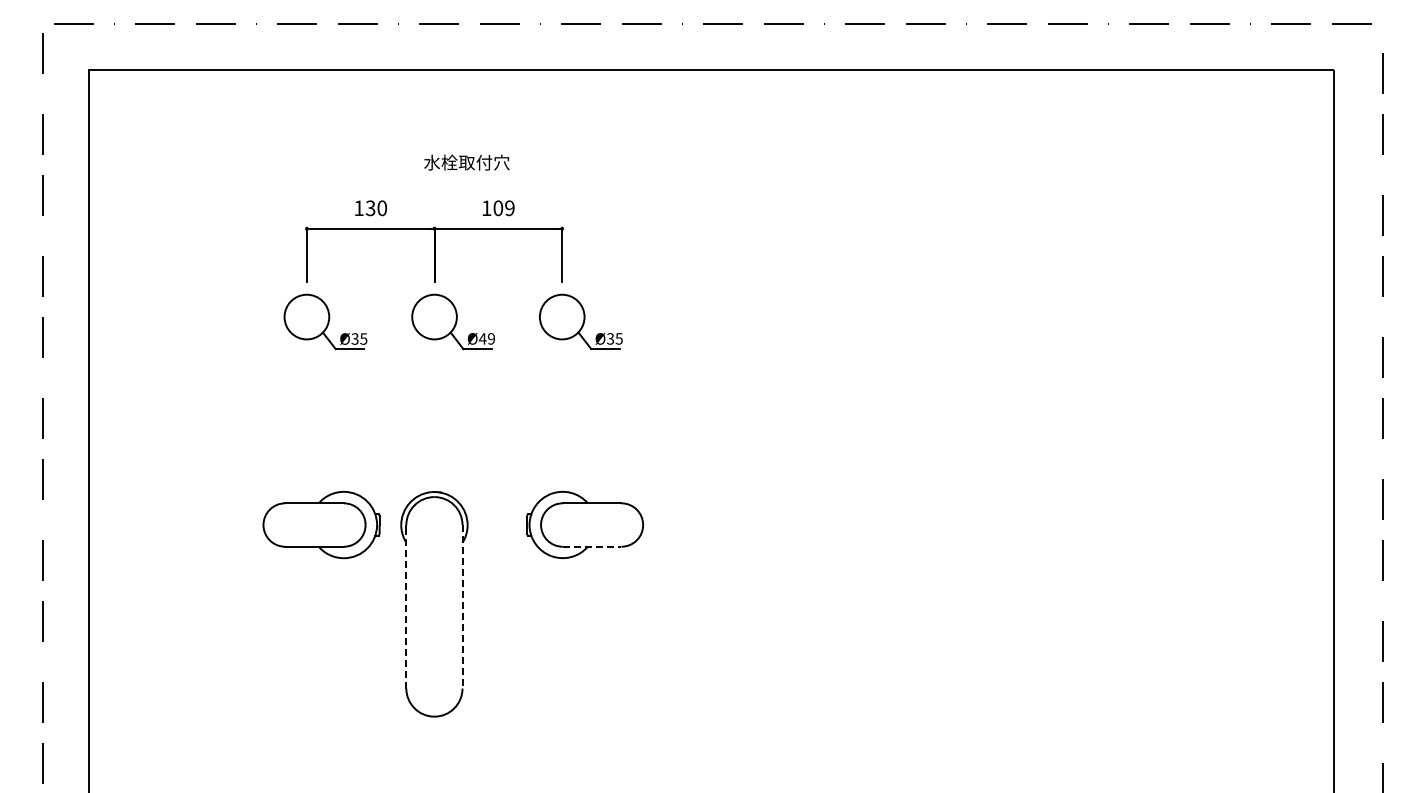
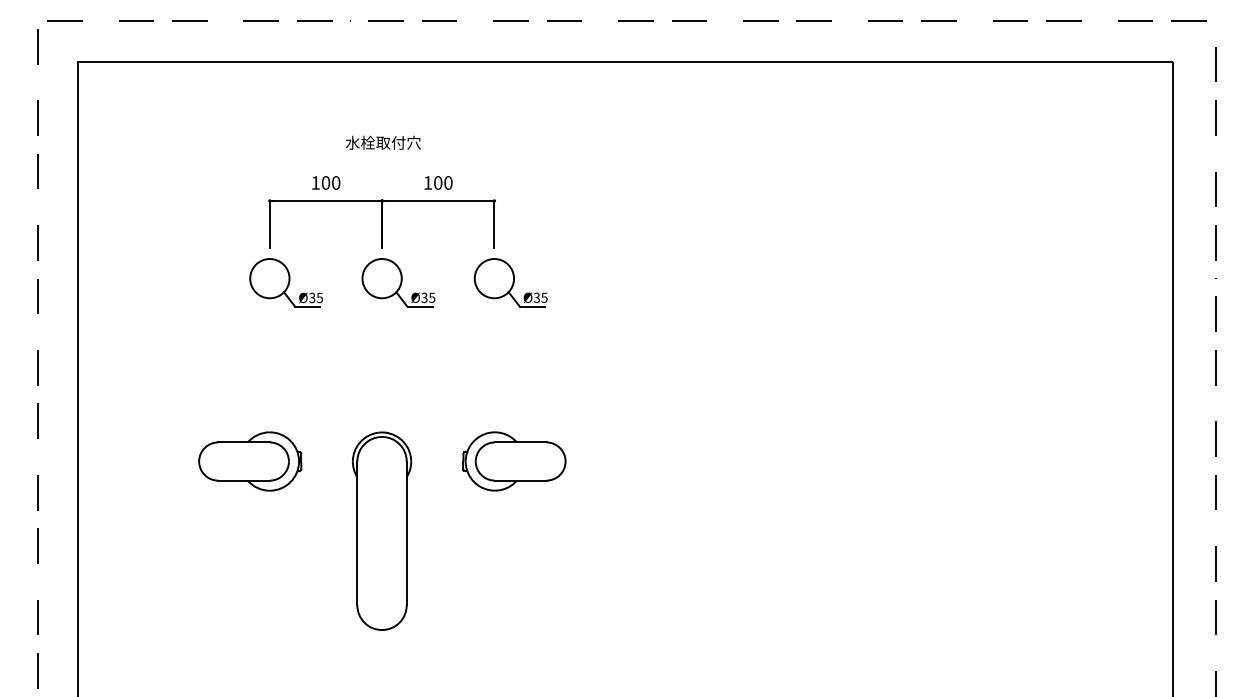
text: (466, 162) -> (382, 142), moved
text: (370, 207) -> (325, 182), 130 -> 100
text: (509, 208) -> (448, 183), 109 -> 100
text: (486, 338) -> (427, 297), Ø49 -> Ø35
part: (321, 525) -> (250, 461), moved
line: (592, 546) -> (521, 480), dashed -> solid
line: (406, 606) -> (357, 533), dashed -> solid
line: (462, 606) -> (406, 533), dashed -> solid

